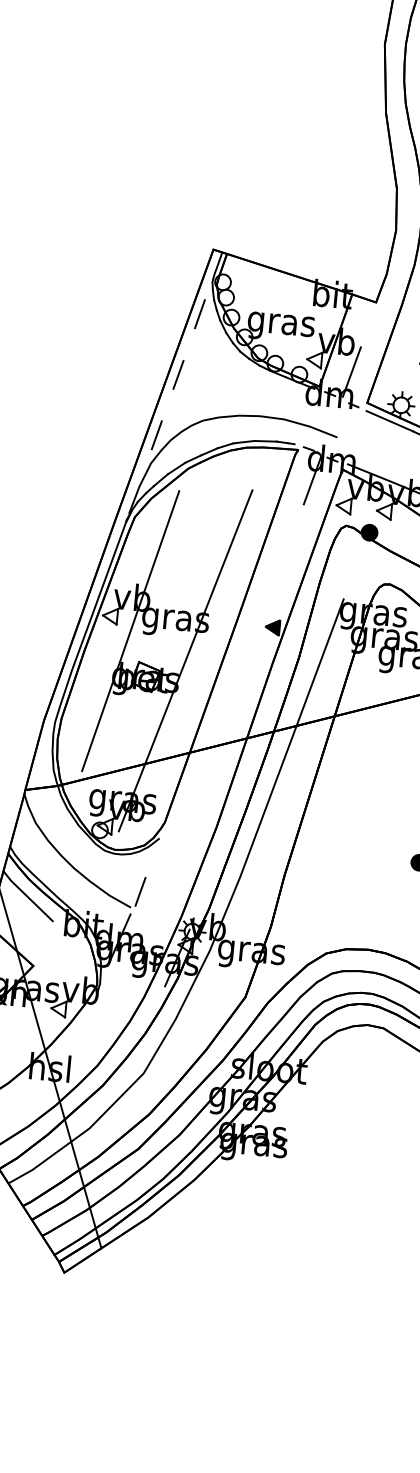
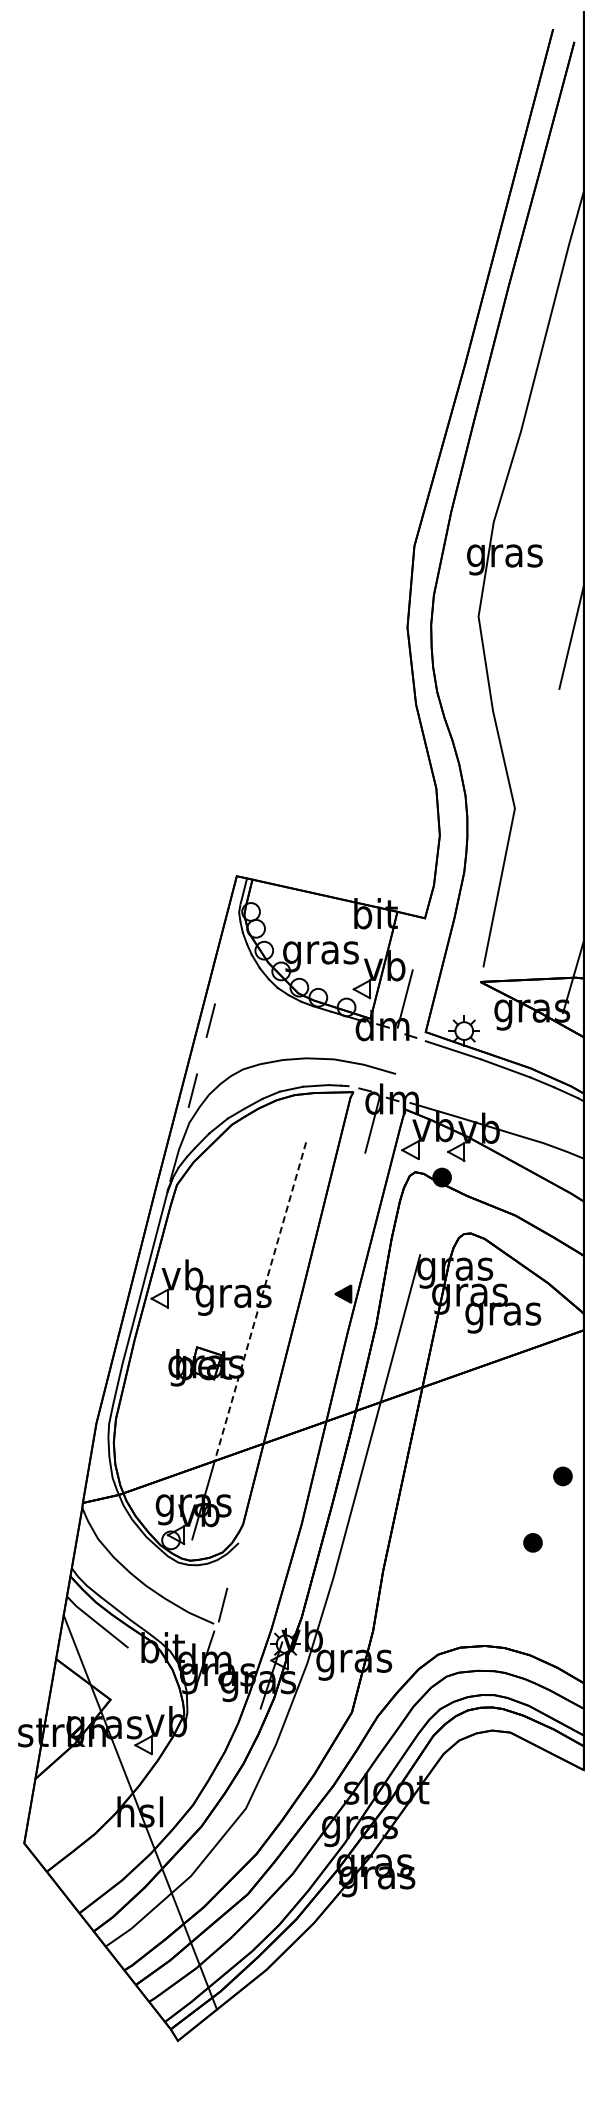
line: (200, 313) -> (228, 949), removed
line: (198, 626) -> (260, 1301), solid -> dashed
line: (129, 631) -> (183, 1313), removed

